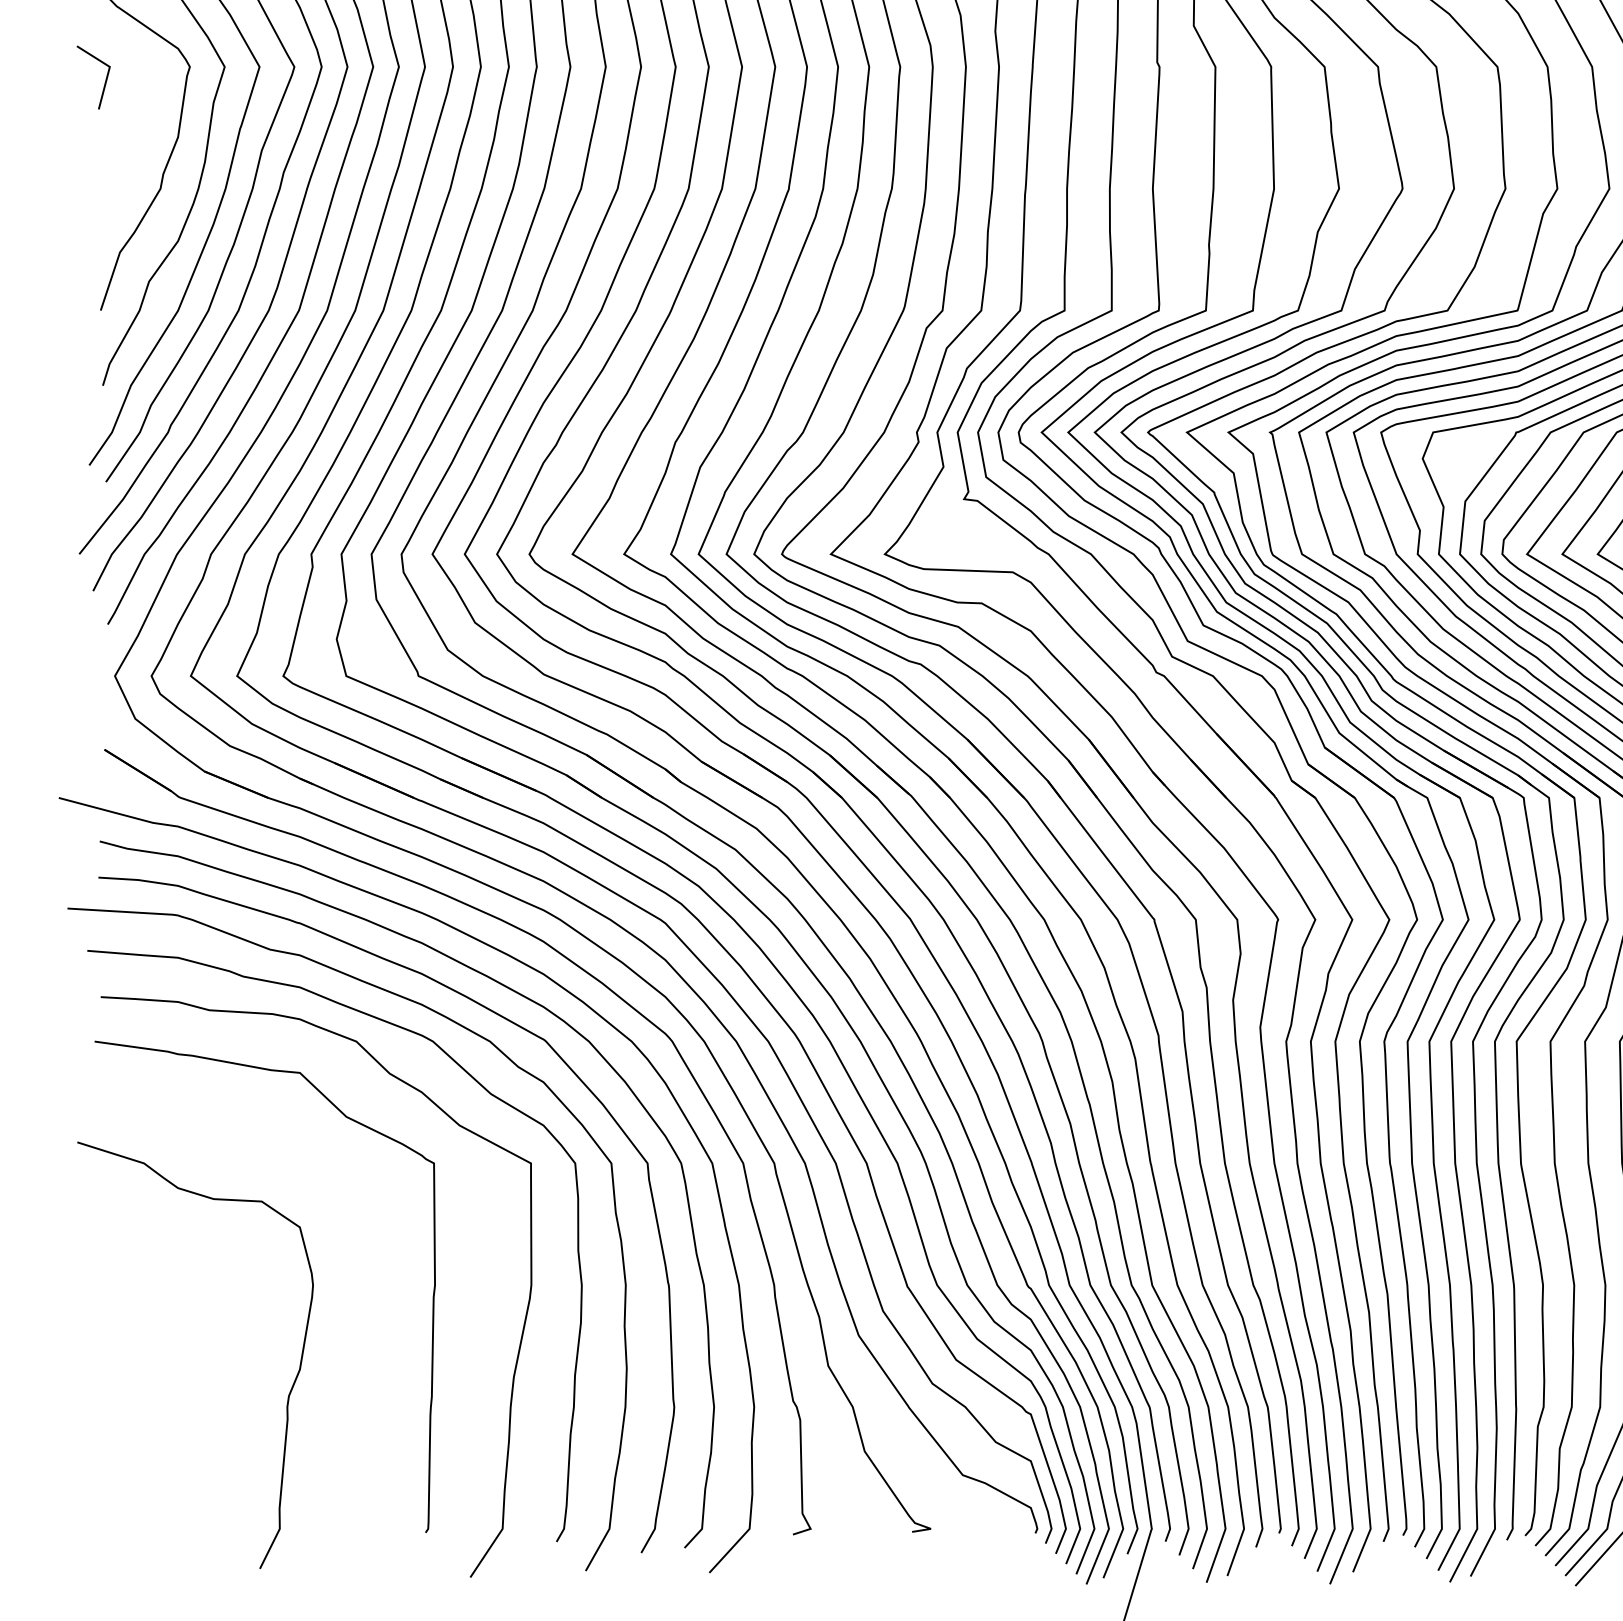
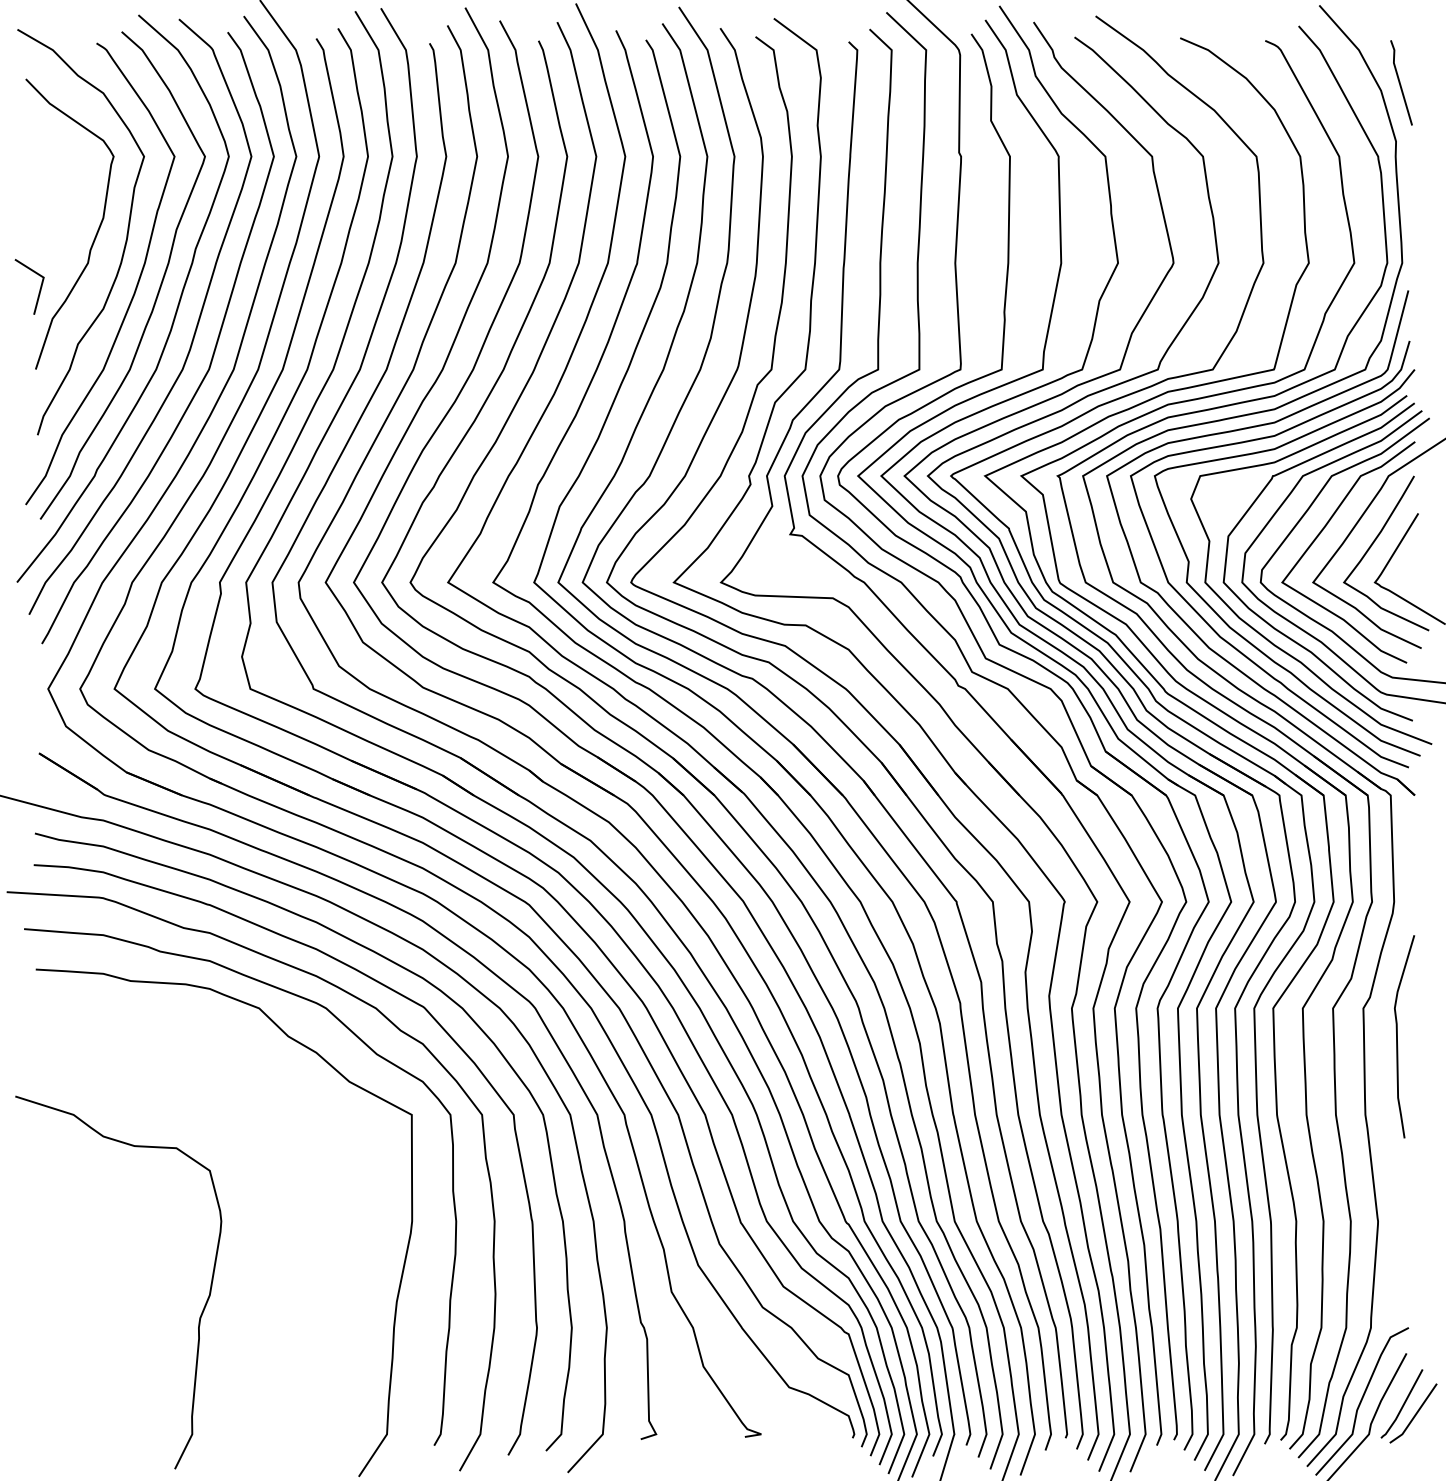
line: (105, 80) -> (39, 289), moved
curve: (432, 1296) -> (325, 1231), removed

